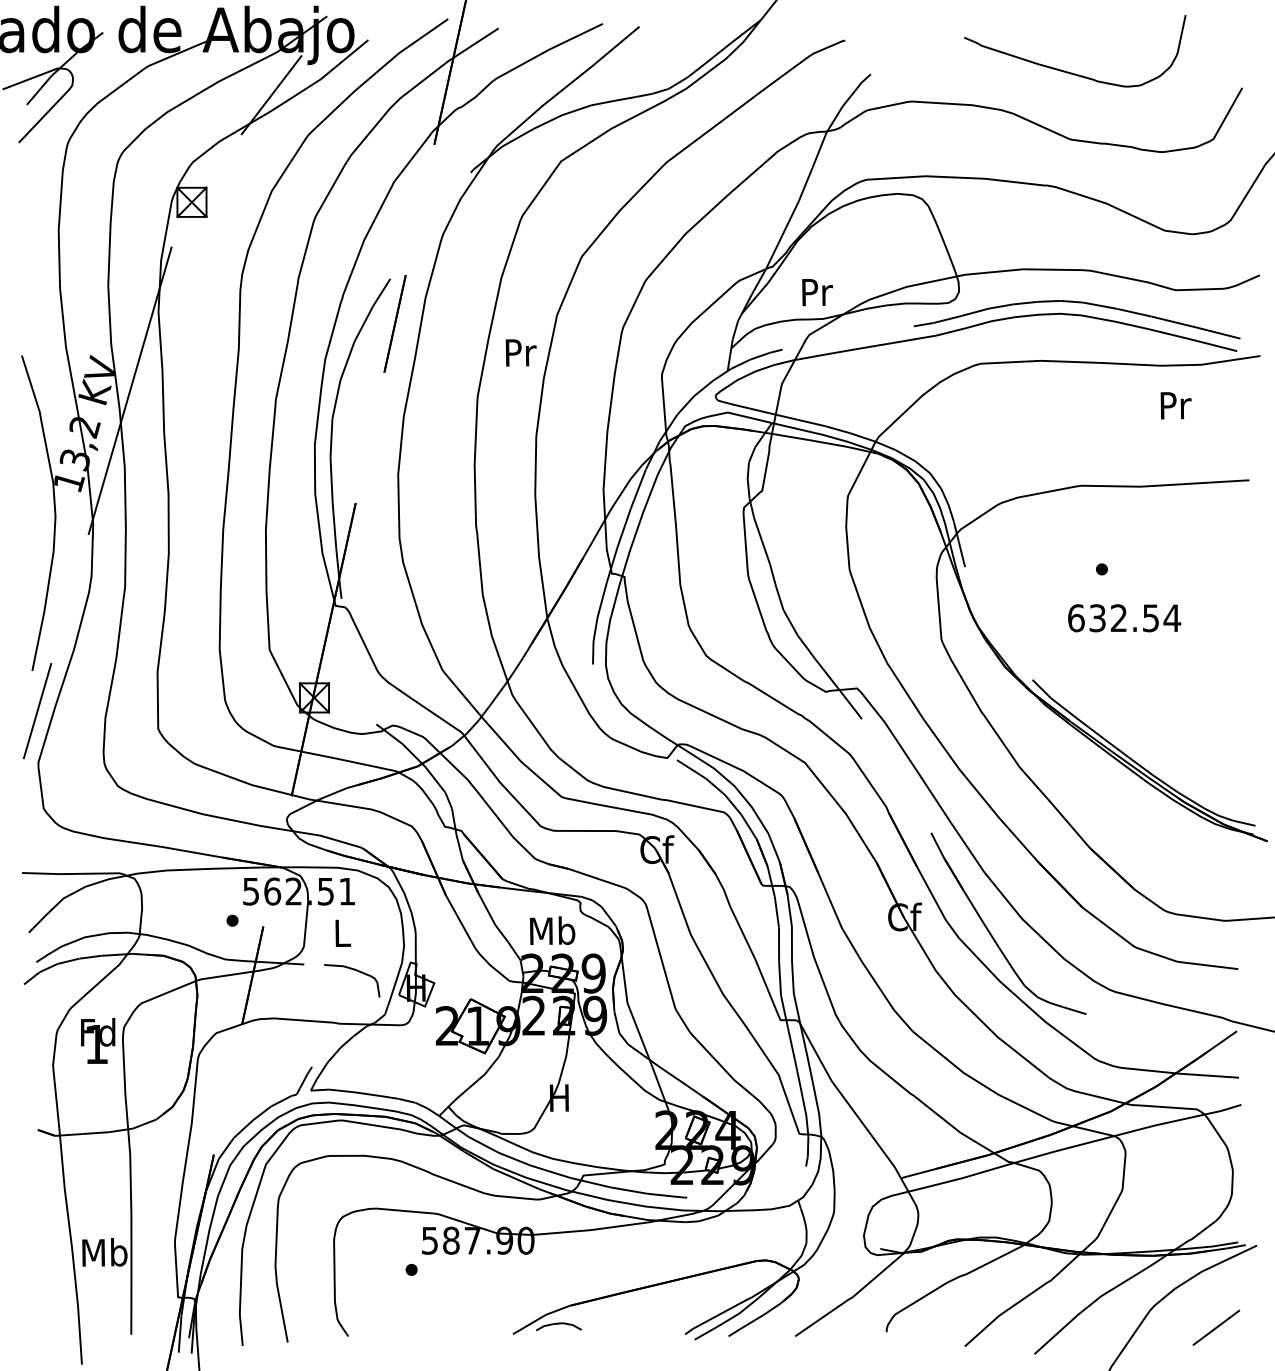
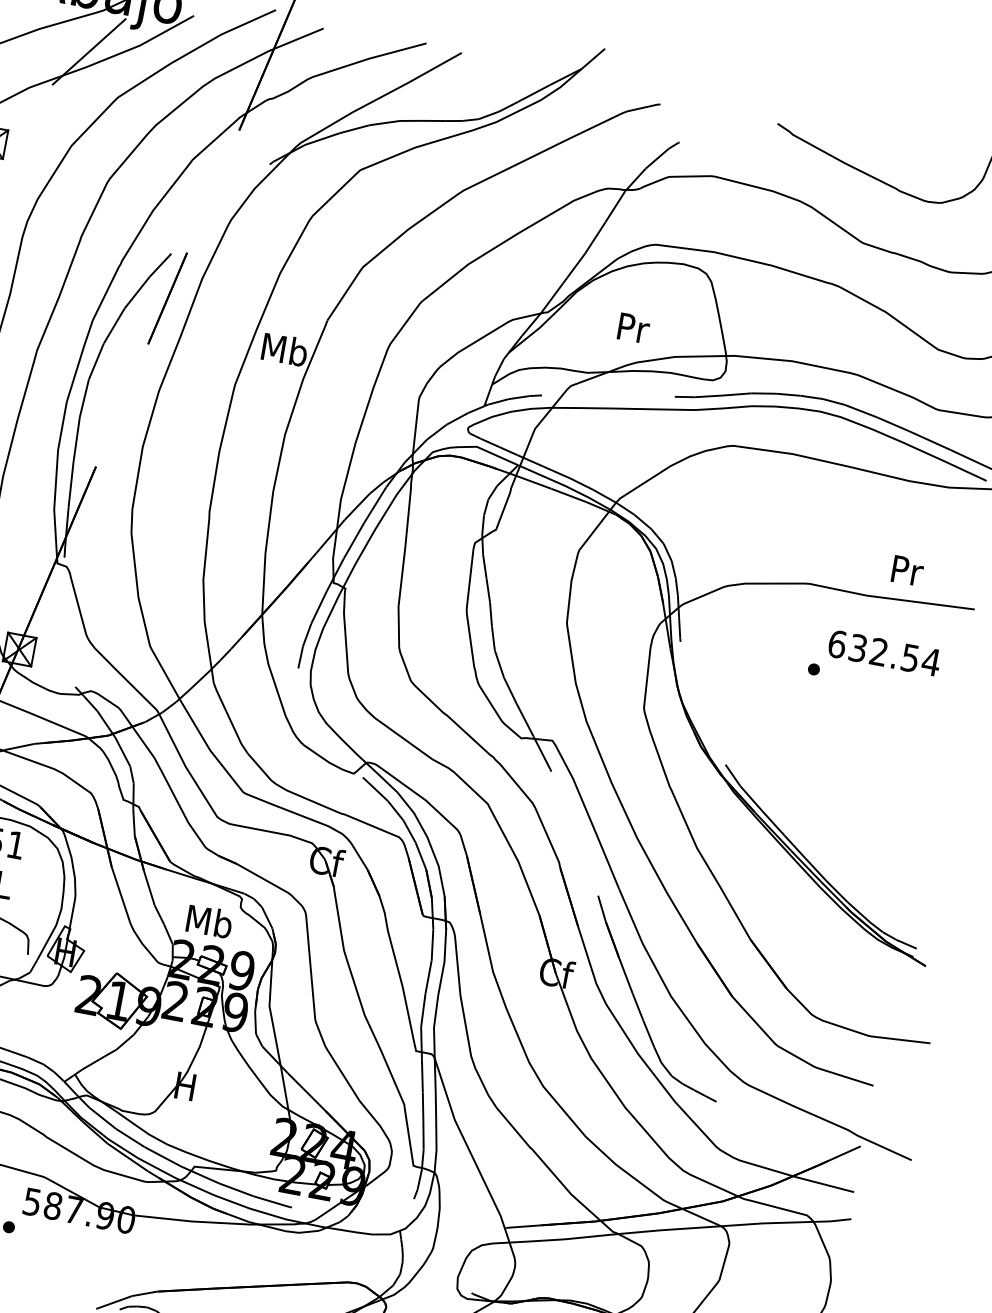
text: (817, 292) -> (633, 328), moved
text: (519, 352) -> (284, 349), Pr -> Mb
text: (1175, 405) -> (907, 570), moved
text: (1124, 618) -> (884, 653), moved

